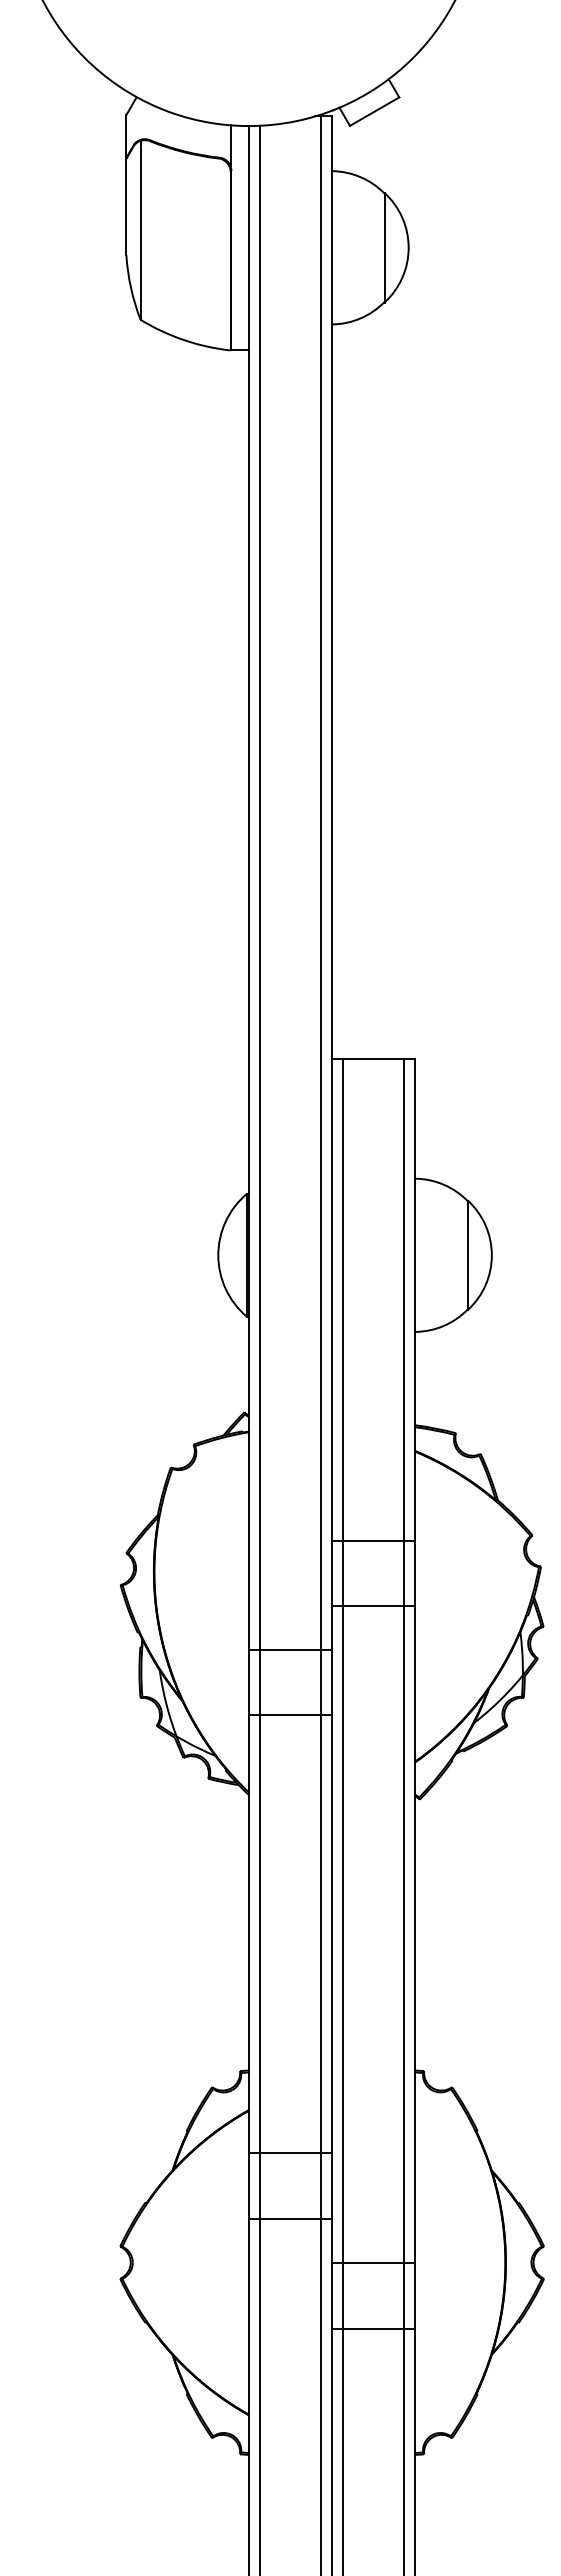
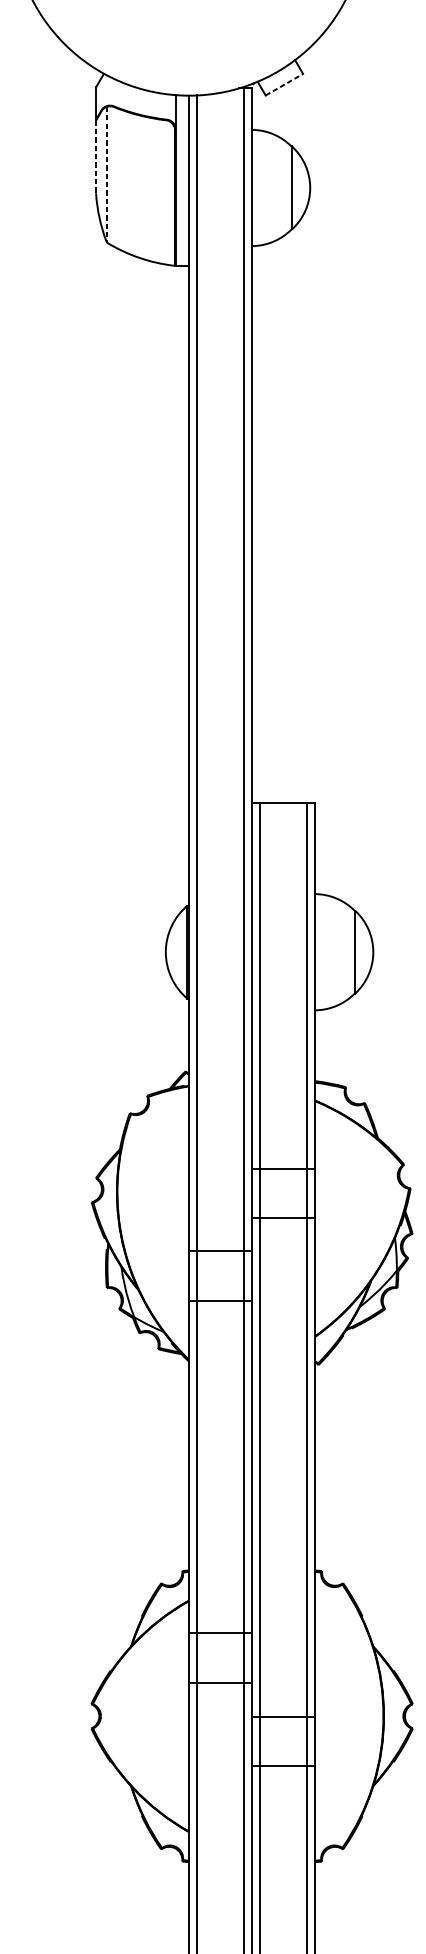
line: (375, 111) -> (285, 84), solid -> dashed
line: (126, 206) -> (96, 156), solid -> dashed
line: (140, 230) -> (106, 174), solid -> dashed

